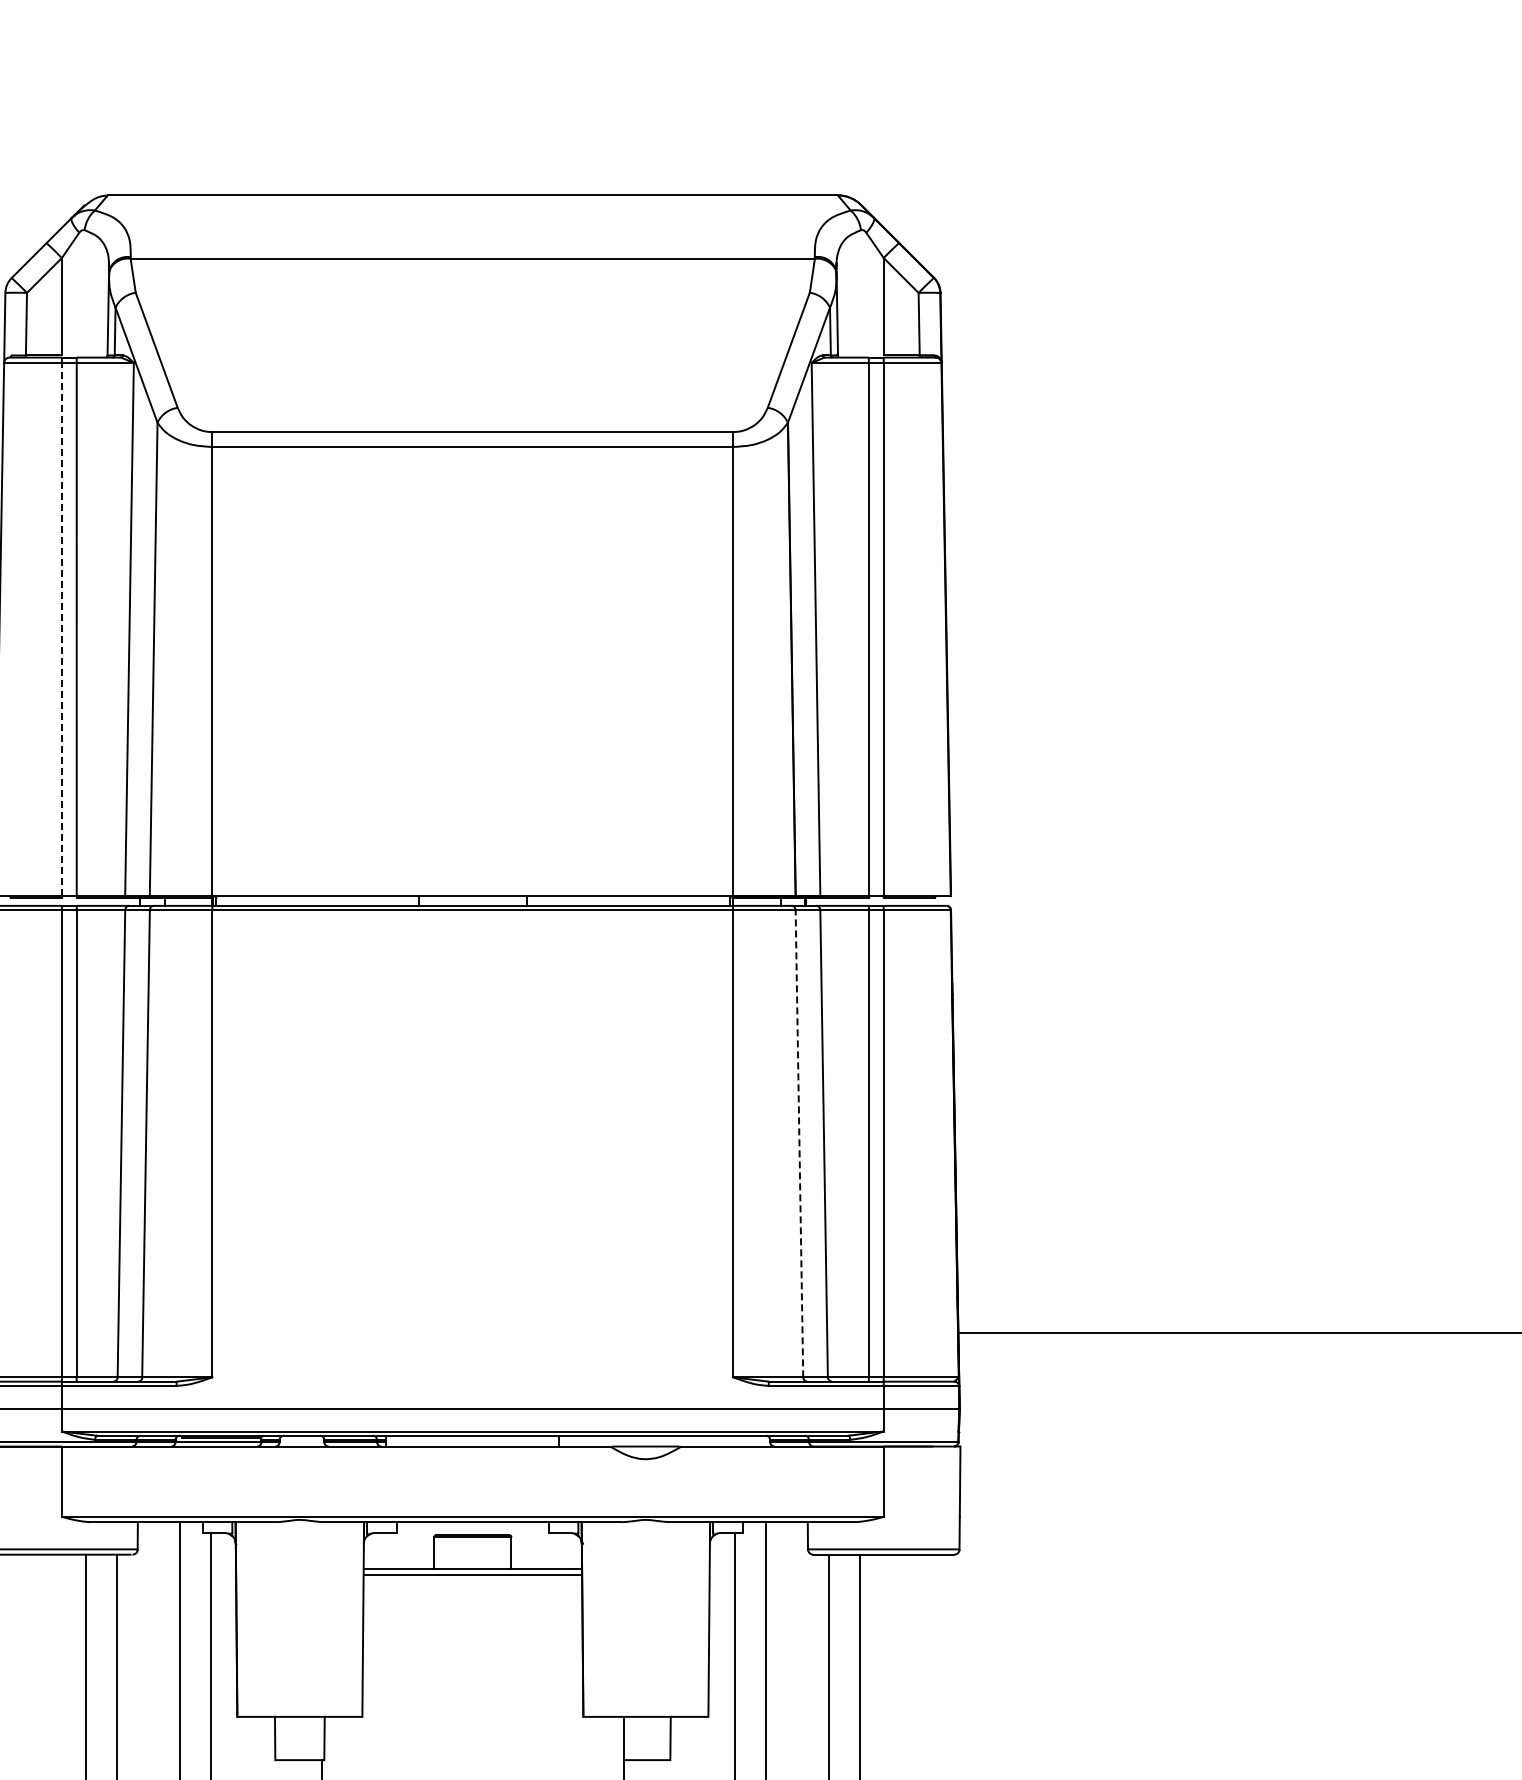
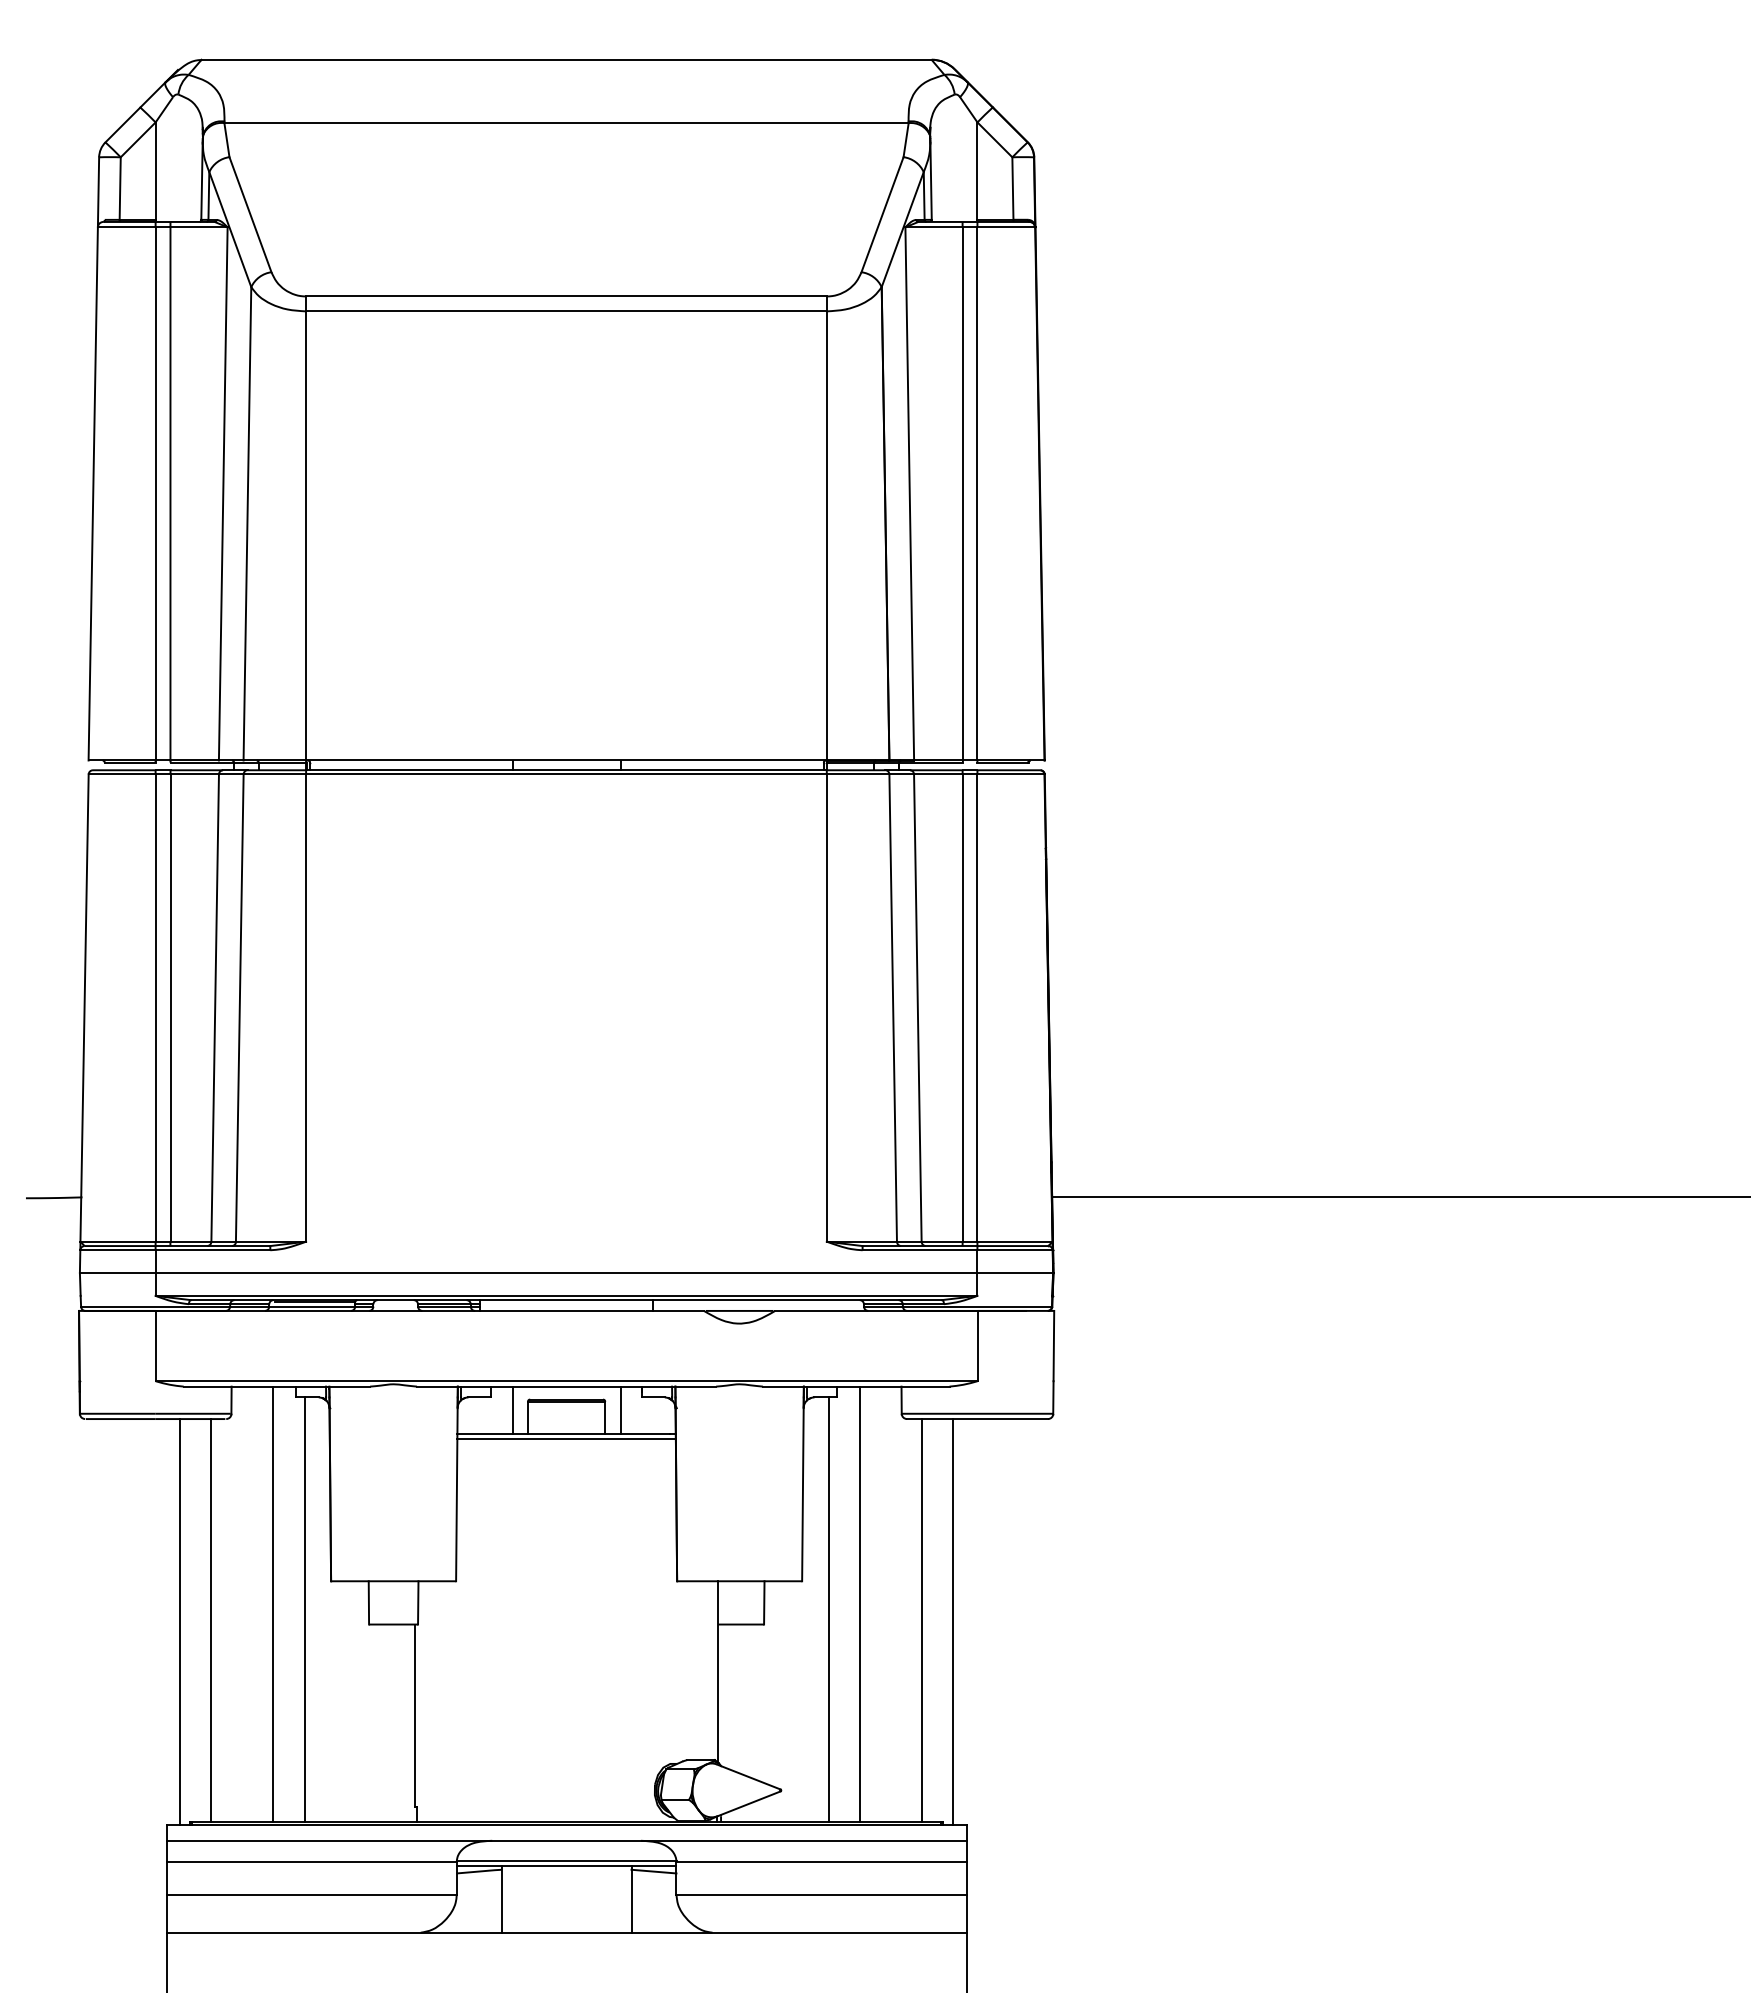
line: (61, 629) -> (155, 493), dashed -> solid
line: (799, 1144) -> (893, 1008), dashed -> solid
line: (418, 1545) -> (512, 1409), added
line: (526, 1545) -> (620, 1409), added

